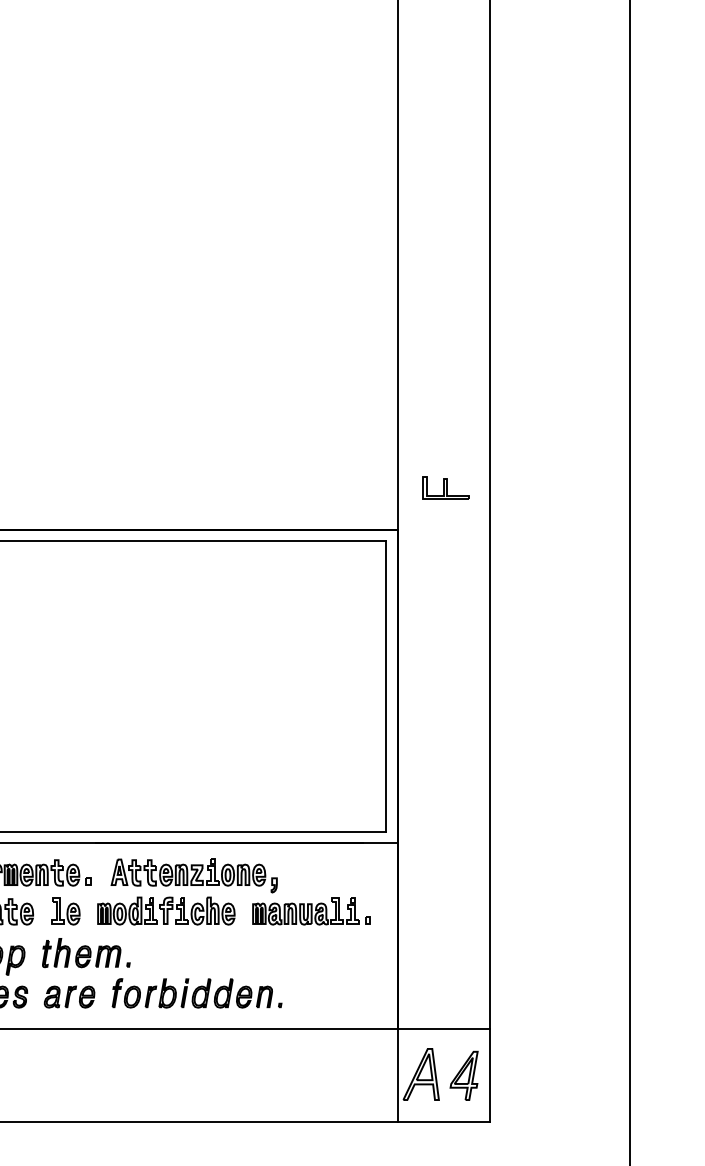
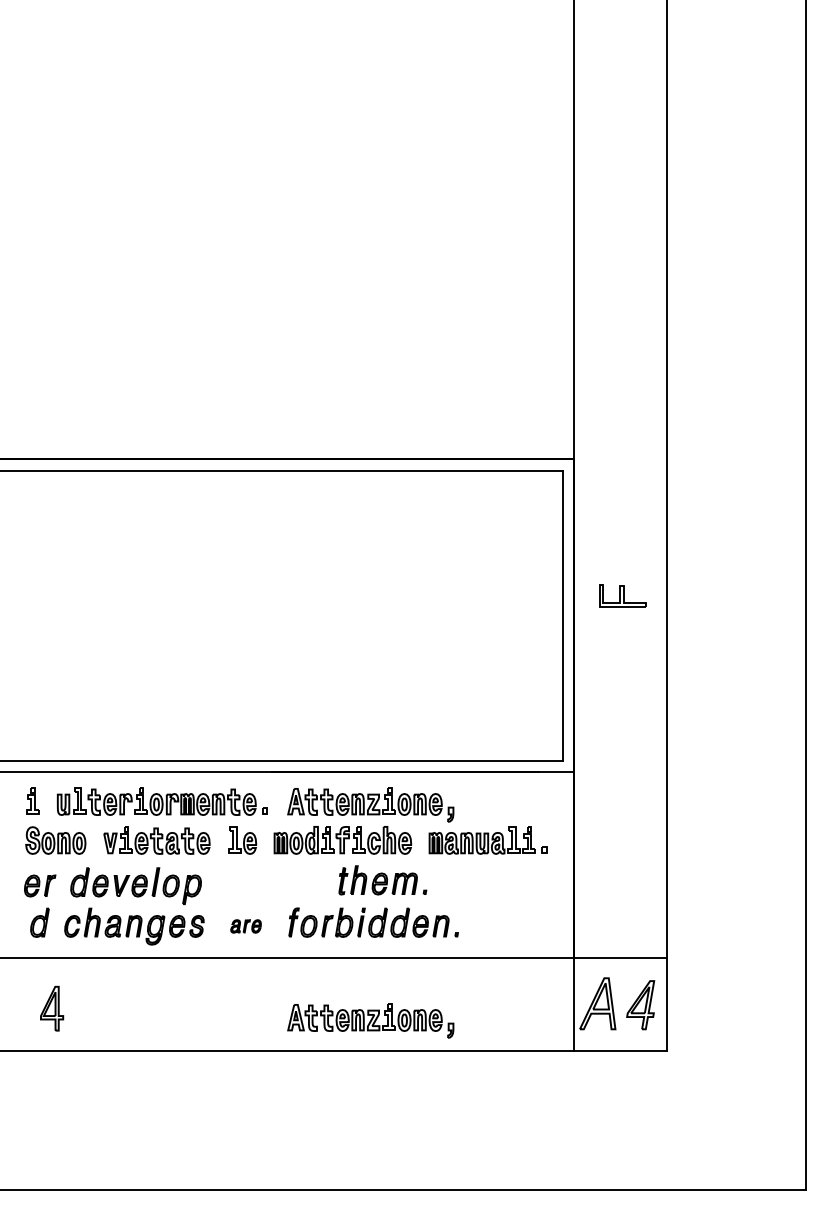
part: (445, 488) -> (622, 595), moved
part: (85, 953) -> (382, 880), moved
part: (68, 997) -> (245, 926), size x0.6
part: (193, 1091) -> (370, 1020), added

